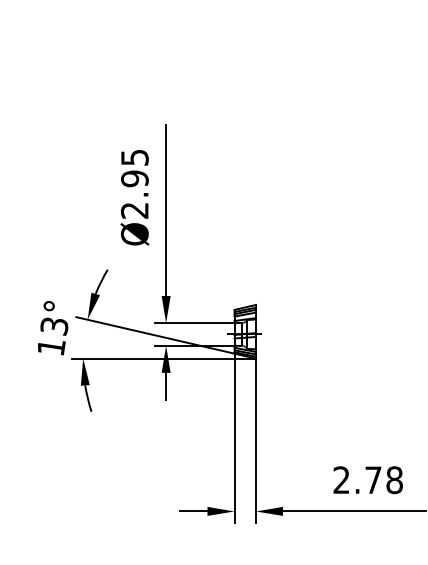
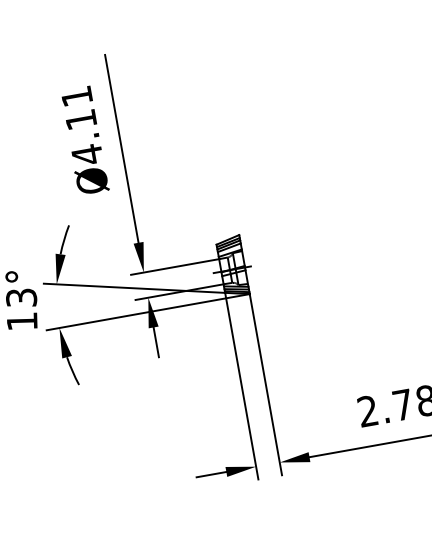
text: (134, 184) -> (81, 126), Ø2.95 -> Ø4.11

